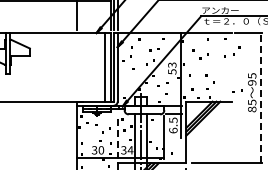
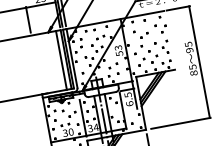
part: (236, 50) -> (164, 44), moved
part: (237, 90) -> (166, 61), moved
line: (260, 97) -> (199, 61), dashed -> solid
line: (117, 136) -> (82, 117), dashed -> solid

